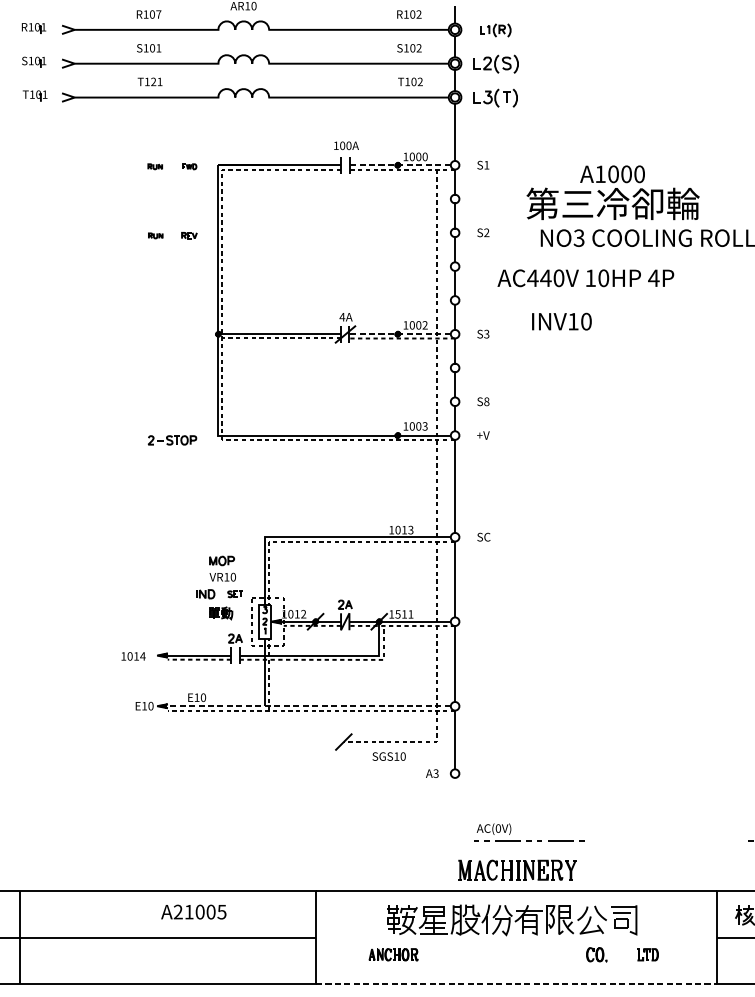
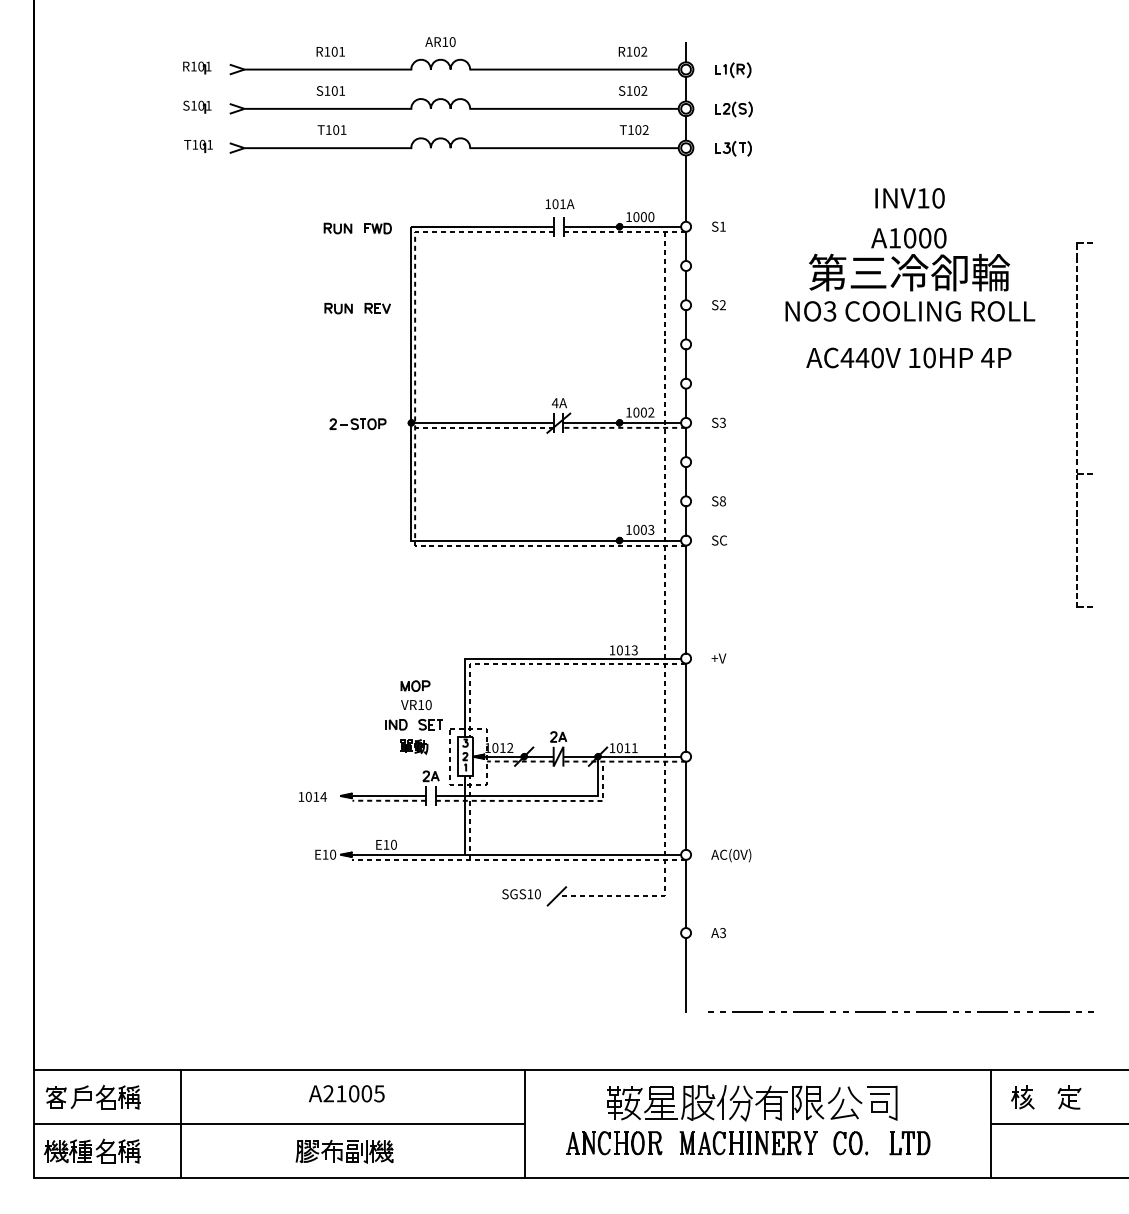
text: (159, 14) -> (342, 51), R107 -> R101
part: (495, 64) -> (733, 109), size x0.71
text: (153, 81) -> (336, 129), T121 -> T101
part: (495, 97) -> (733, 148), size x0.71
text: (348, 146) -> (562, 204), 100A -> 101A
line: (400, 165) -> (622, 226), dashed -> solid
part: (154, 166) -> (337, 228), size x1.67
part: (189, 166) -> (377, 228), size x1.67
text: (613, 192) -> (909, 259), moved
part: (155, 235) -> (338, 308), size x1.67
part: (189, 235) -> (377, 308), size x1.43
text: (585, 277) -> (908, 357), moved
text: (561, 321) -> (909, 198), moved
line: (400, 333) -> (622, 422), dashed -> solid
text: (483, 435) -> (719, 540), +V -> SC
part: (172, 439) -> (357, 423), moved
text: (483, 537) -> (719, 658), SC -> +V
part: (234, 594) -> (430, 724), size x1.43
text: (397, 614) -> (619, 748), 1511 -> 1011
line: (307, 705) -> (514, 854), dashed -> solid
text: (389, 756) -> (521, 894), moved
text: (432, 774) -> (718, 933), moved
line: (455, 809) -> (686, 974), added
text: (494, 829) -> (731, 855), moved
line: (666, 841) -> (931, 1011), added
part: (517, 870) -> (748, 1143), moved
text: (193, 911) -> (346, 1093), moved
part: (393, 954) -> (614, 1143), size x1.67
part: (596, 954) -> (850, 1143), size x1.43
part: (647, 954) -> (909, 1143), size x1.67
part: (160, 961) -> (344, 1151), added
line: (517, 984) -> (758, 1177), dashed -> solid

